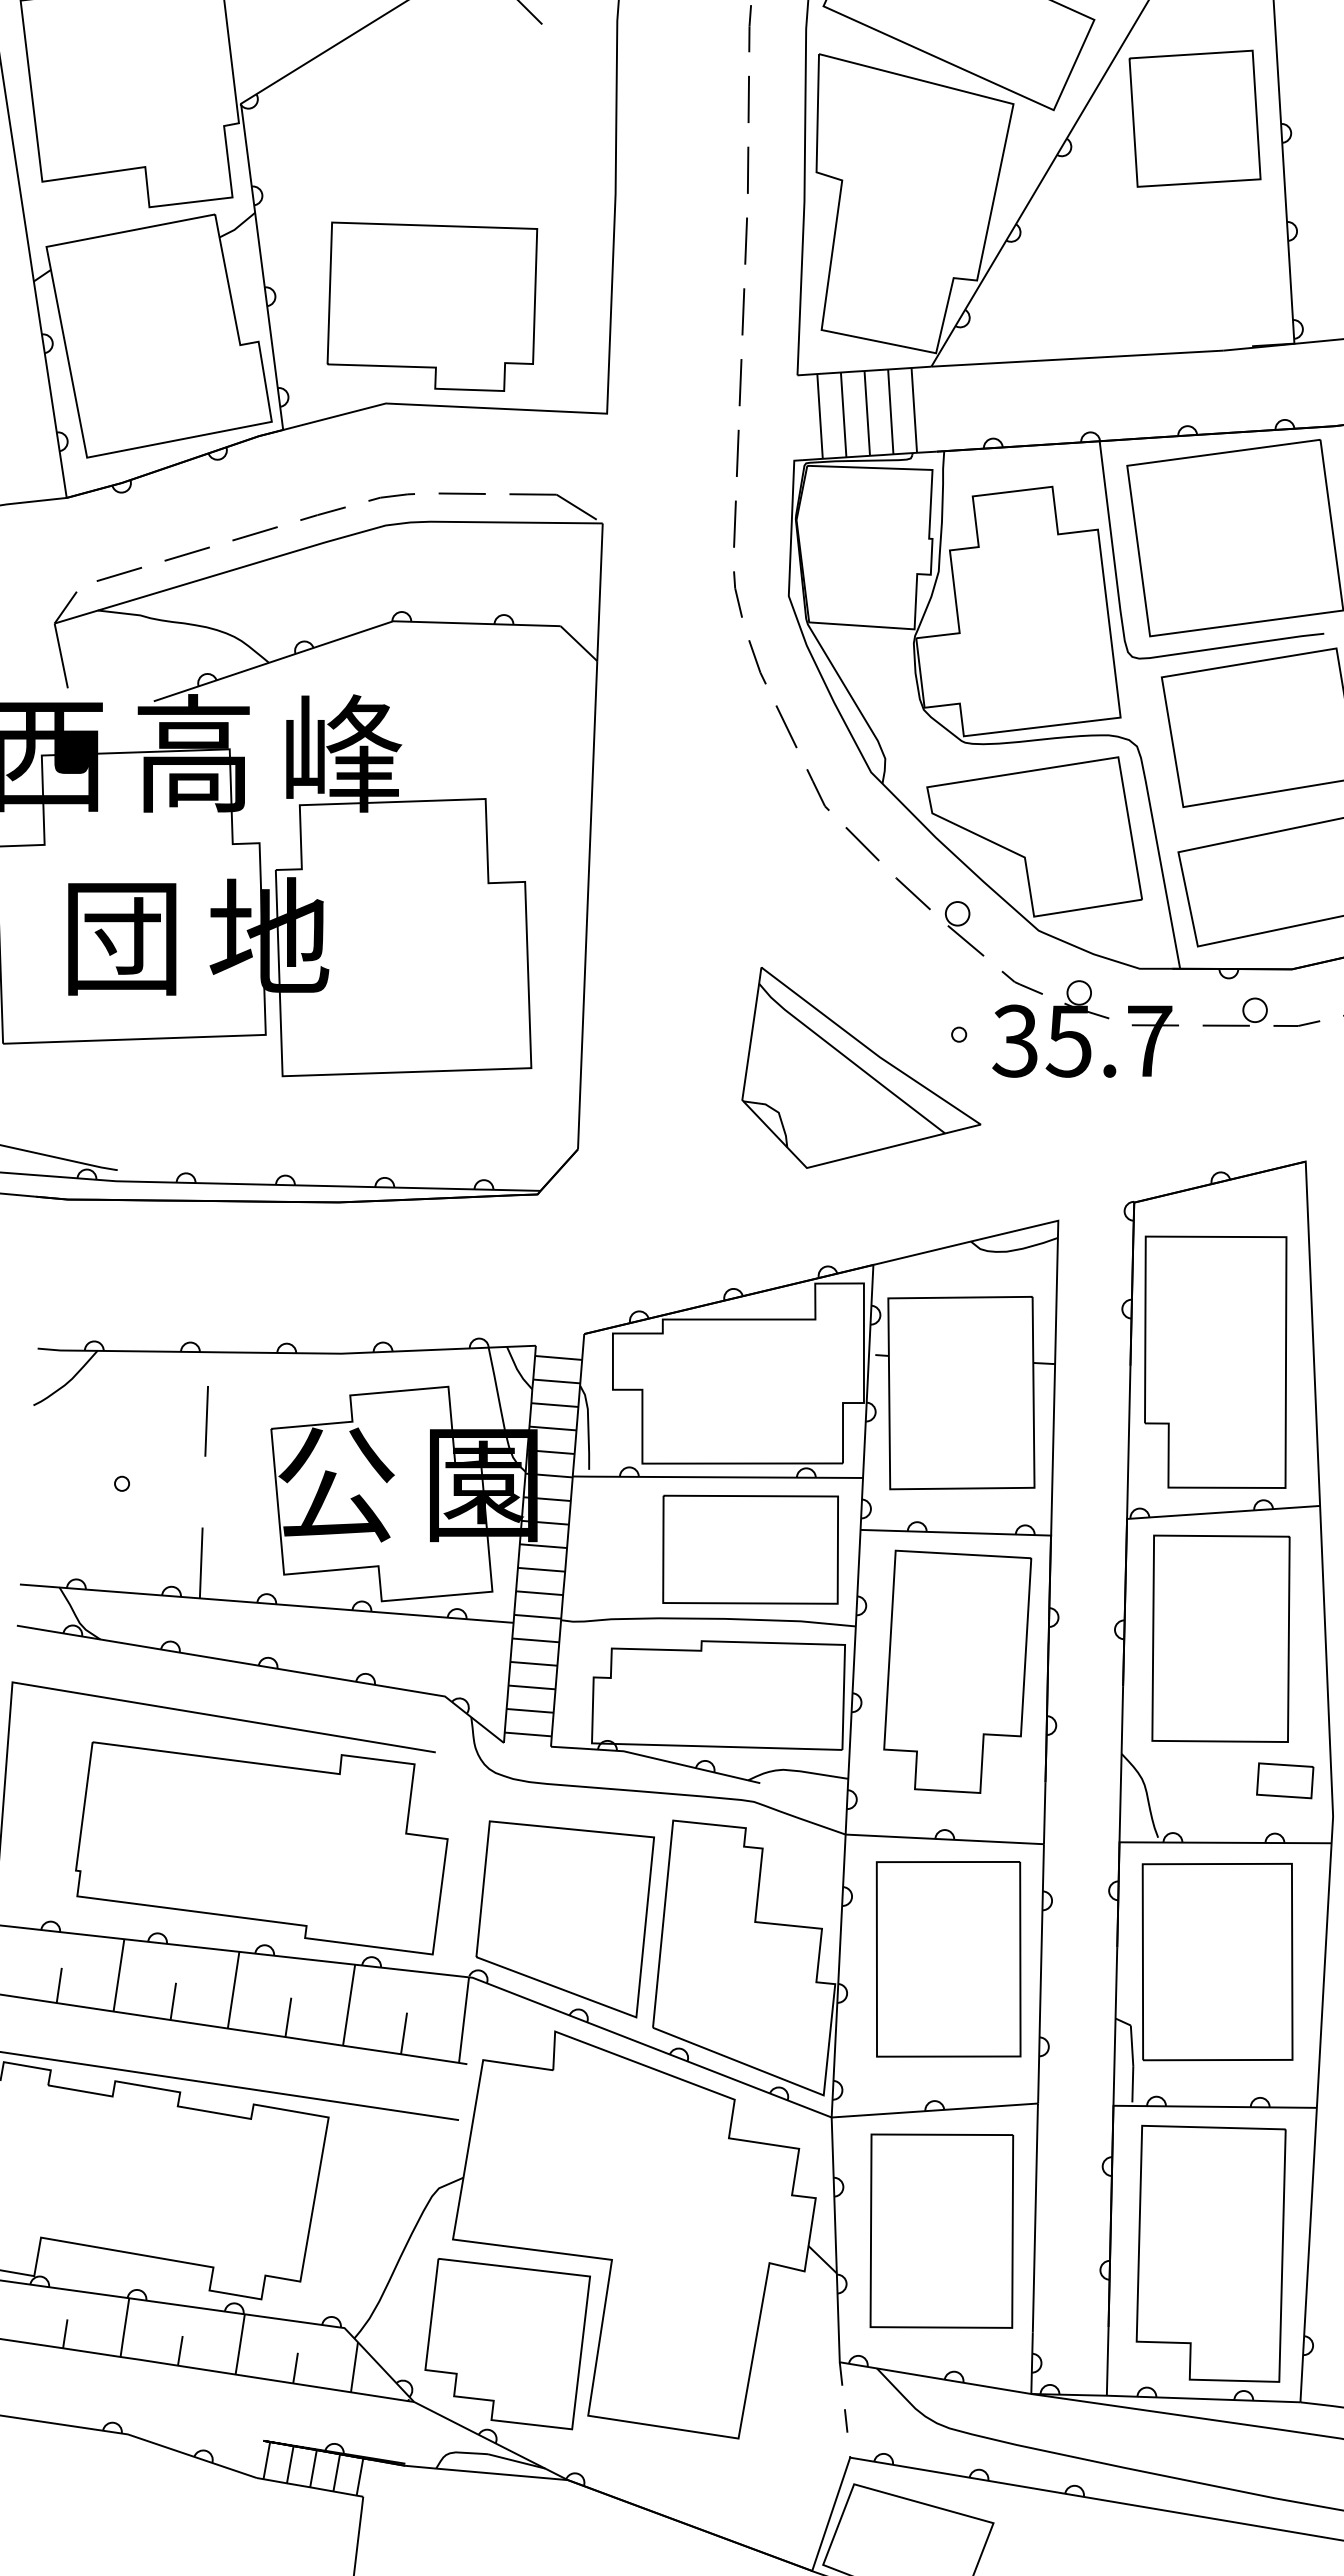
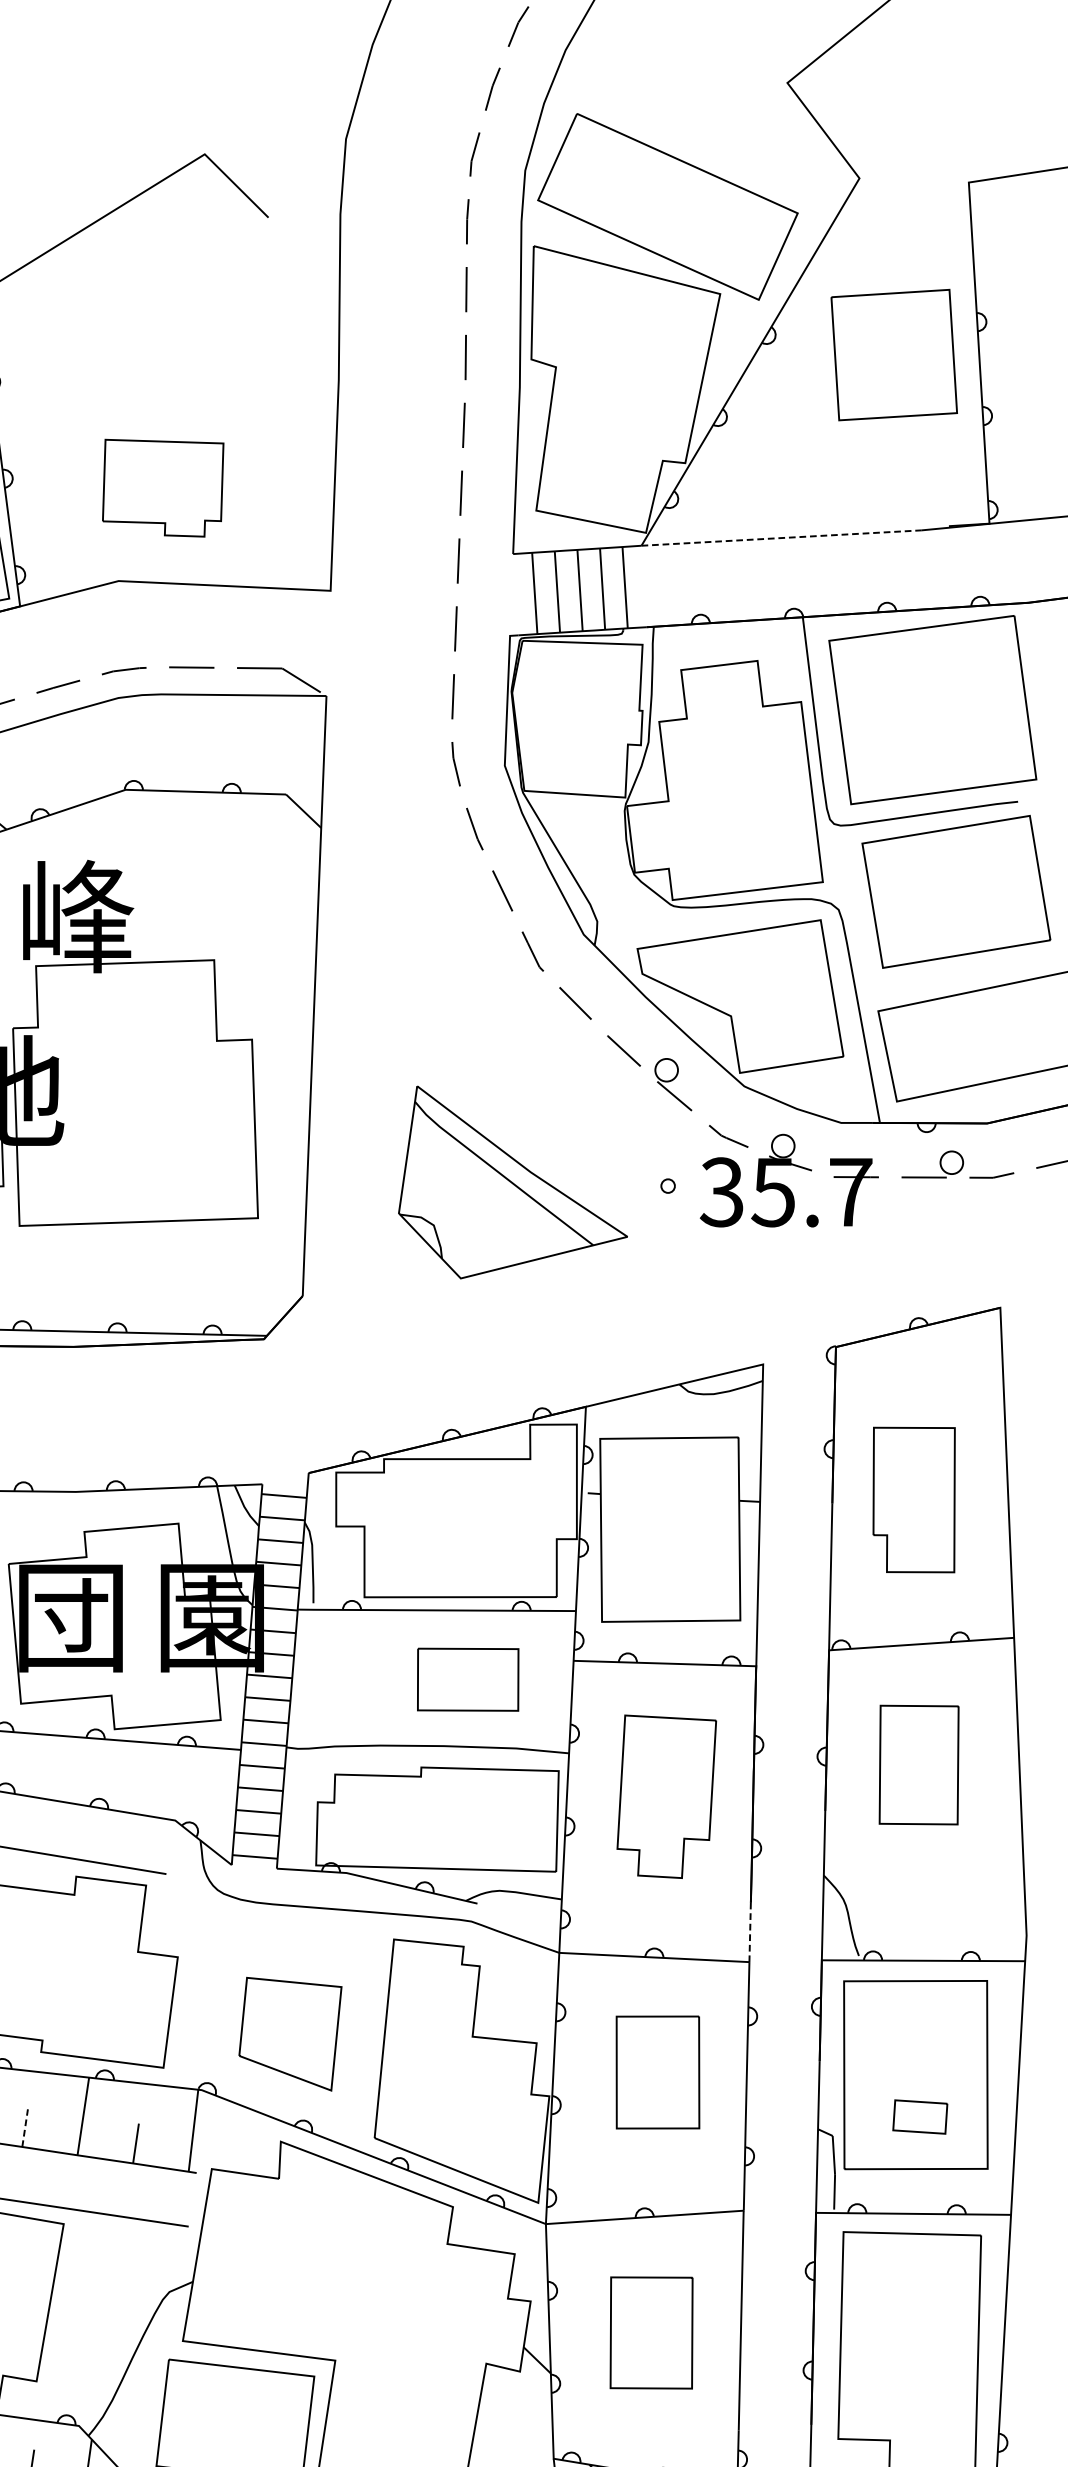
part: (1194, 118) -> (893, 354), moved
part: (432, 306) -> (163, 488), size x0.6
line: (1078, 358) -> (782, 537), solid -> dashed
part: (861, 1067) -> (513, 1182), moved
part: (1215, 1361) -> (913, 1499), size x0.6
text: (336, 1484) -> (71, 1617), 公 -> 団
part: (750, 1549) -> (468, 1679), size x0.6
part: (1220, 1638) -> (918, 1764), size x0.6
part: (957, 1671) -> (666, 1796), size x0.7
part: (1285, 1780) -> (920, 2116), moved
line: (1044, 1813) -> (749, 1932), solid -> dashed
part: (564, 1919) -> (289, 2034), size x0.6
part: (948, 1959) -> (657, 2072), size x0.6
line: (288, 2017) -> (25, 2128), solid -> dashed
part: (941, 2230) -> (651, 2332), size x0.6

